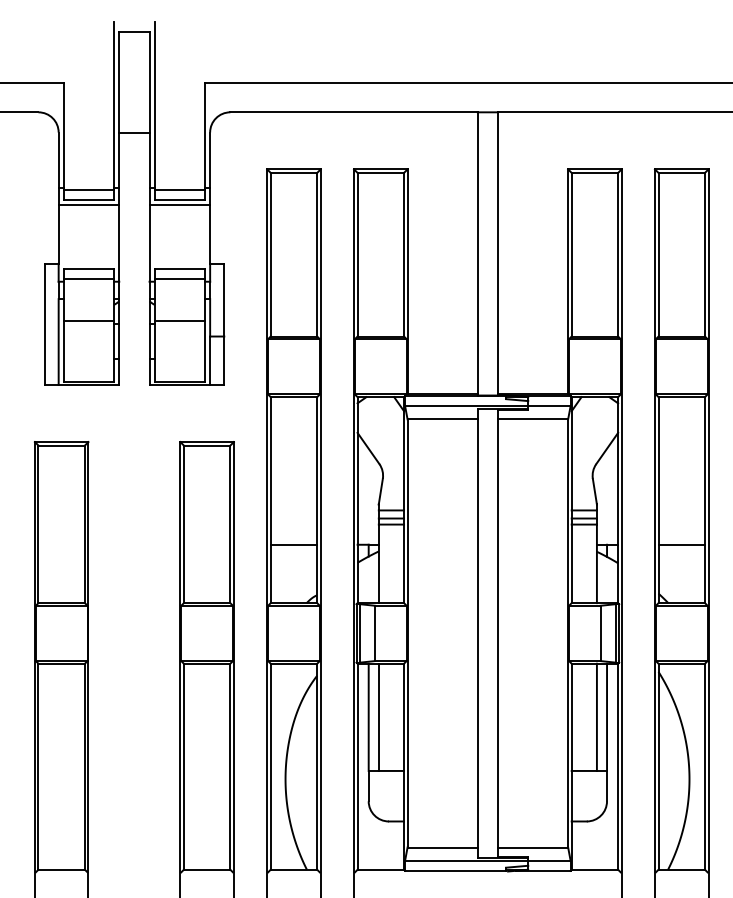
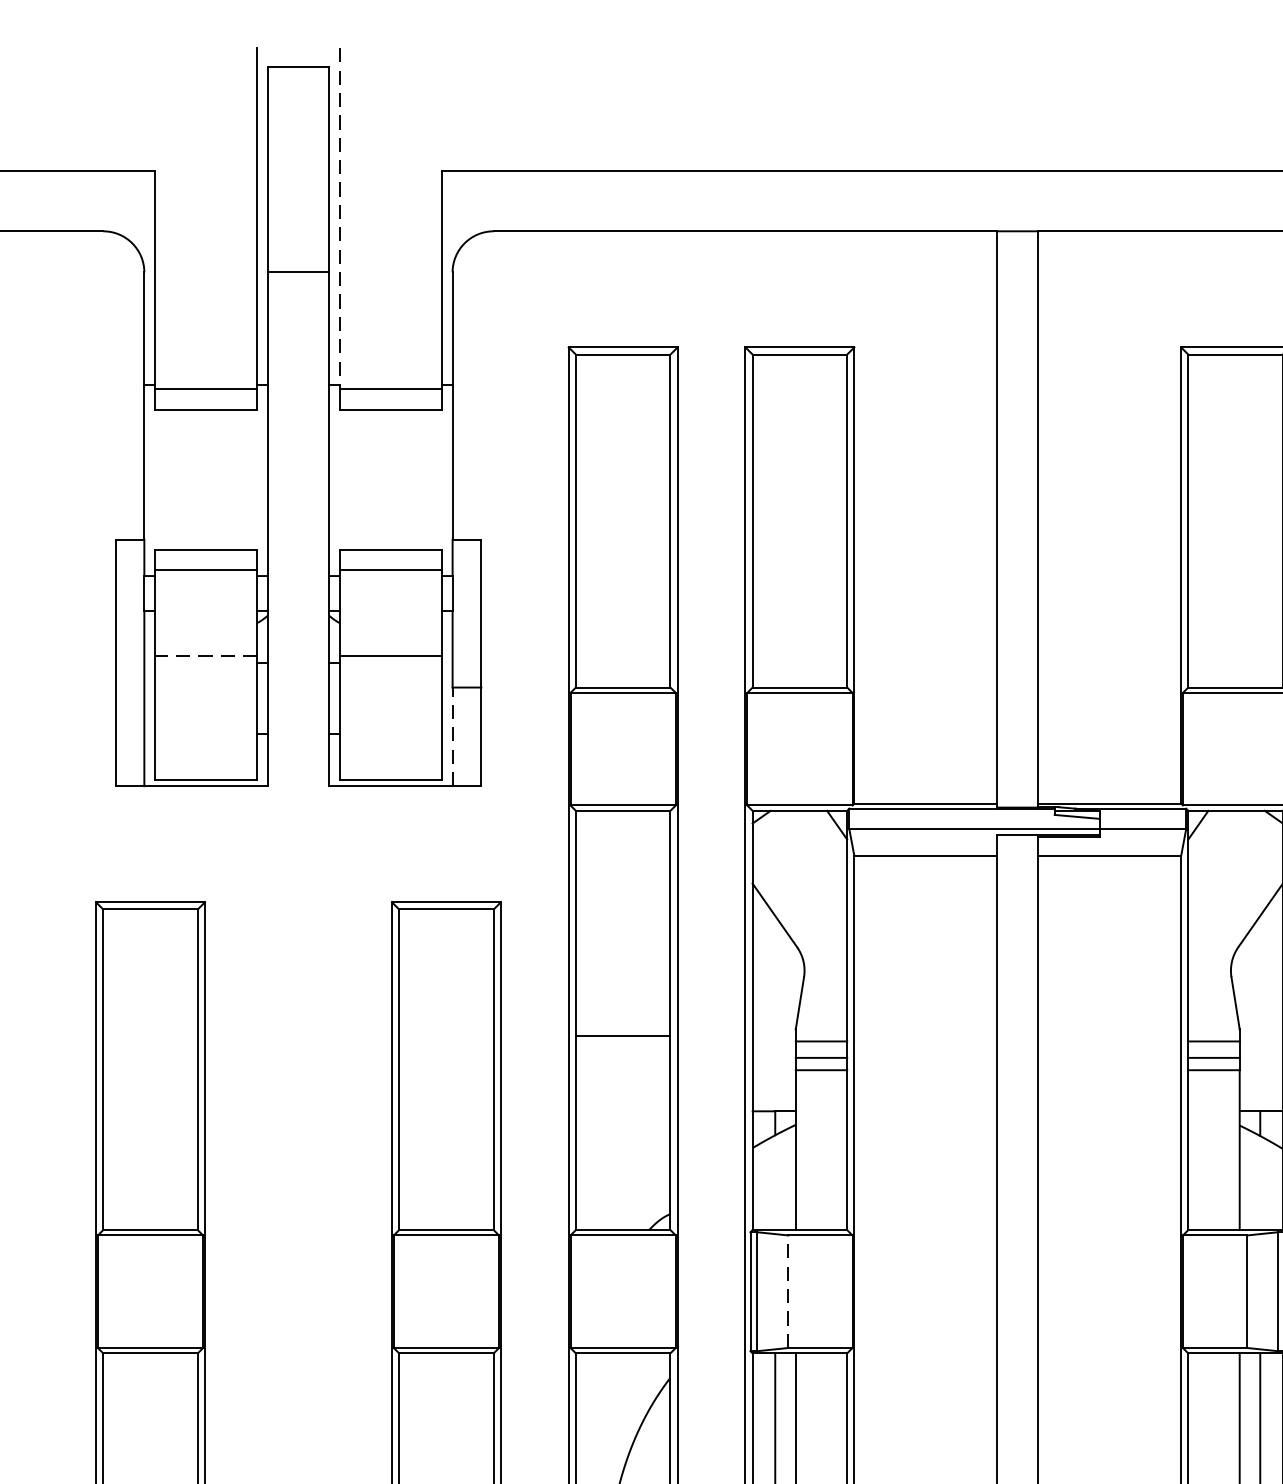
line: (154, 106) -> (339, 219), solid -> dashed
line: (88, 205) -> (205, 420), removed
line: (179, 205) -> (390, 420), removed
line: (88, 321) -> (205, 656), solid -> dashed
line: (210, 360) -> (453, 736), solid -> dashed
line: (293, 544) -> (622, 1035), moved
line: (375, 633) -> (789, 1291), solid -> dashed

